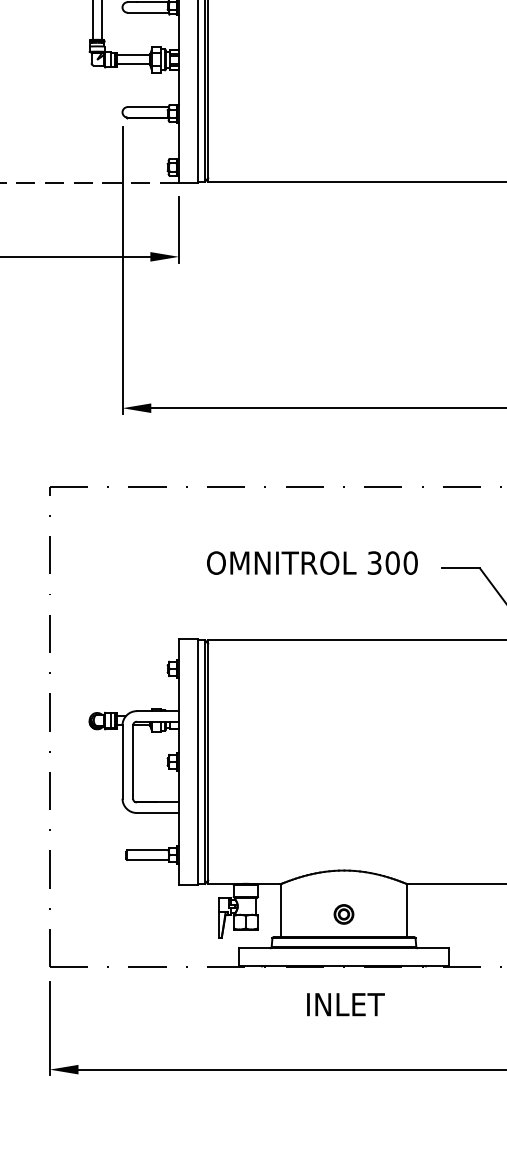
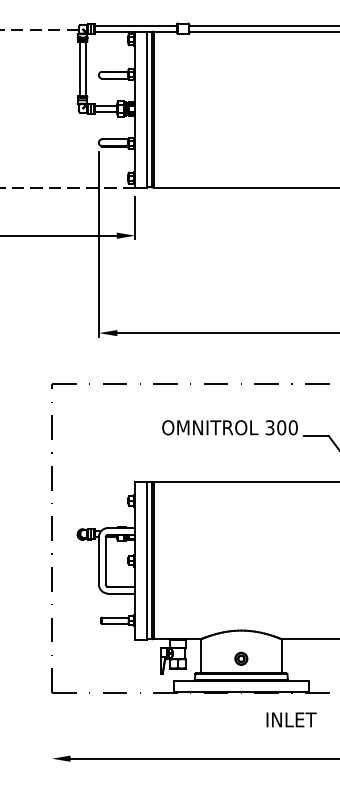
text: (311, 562) -> (229, 427), moved
text: (345, 1004) -> (291, 719), moved
line: (50, 1028) -> (52, 732), removed

